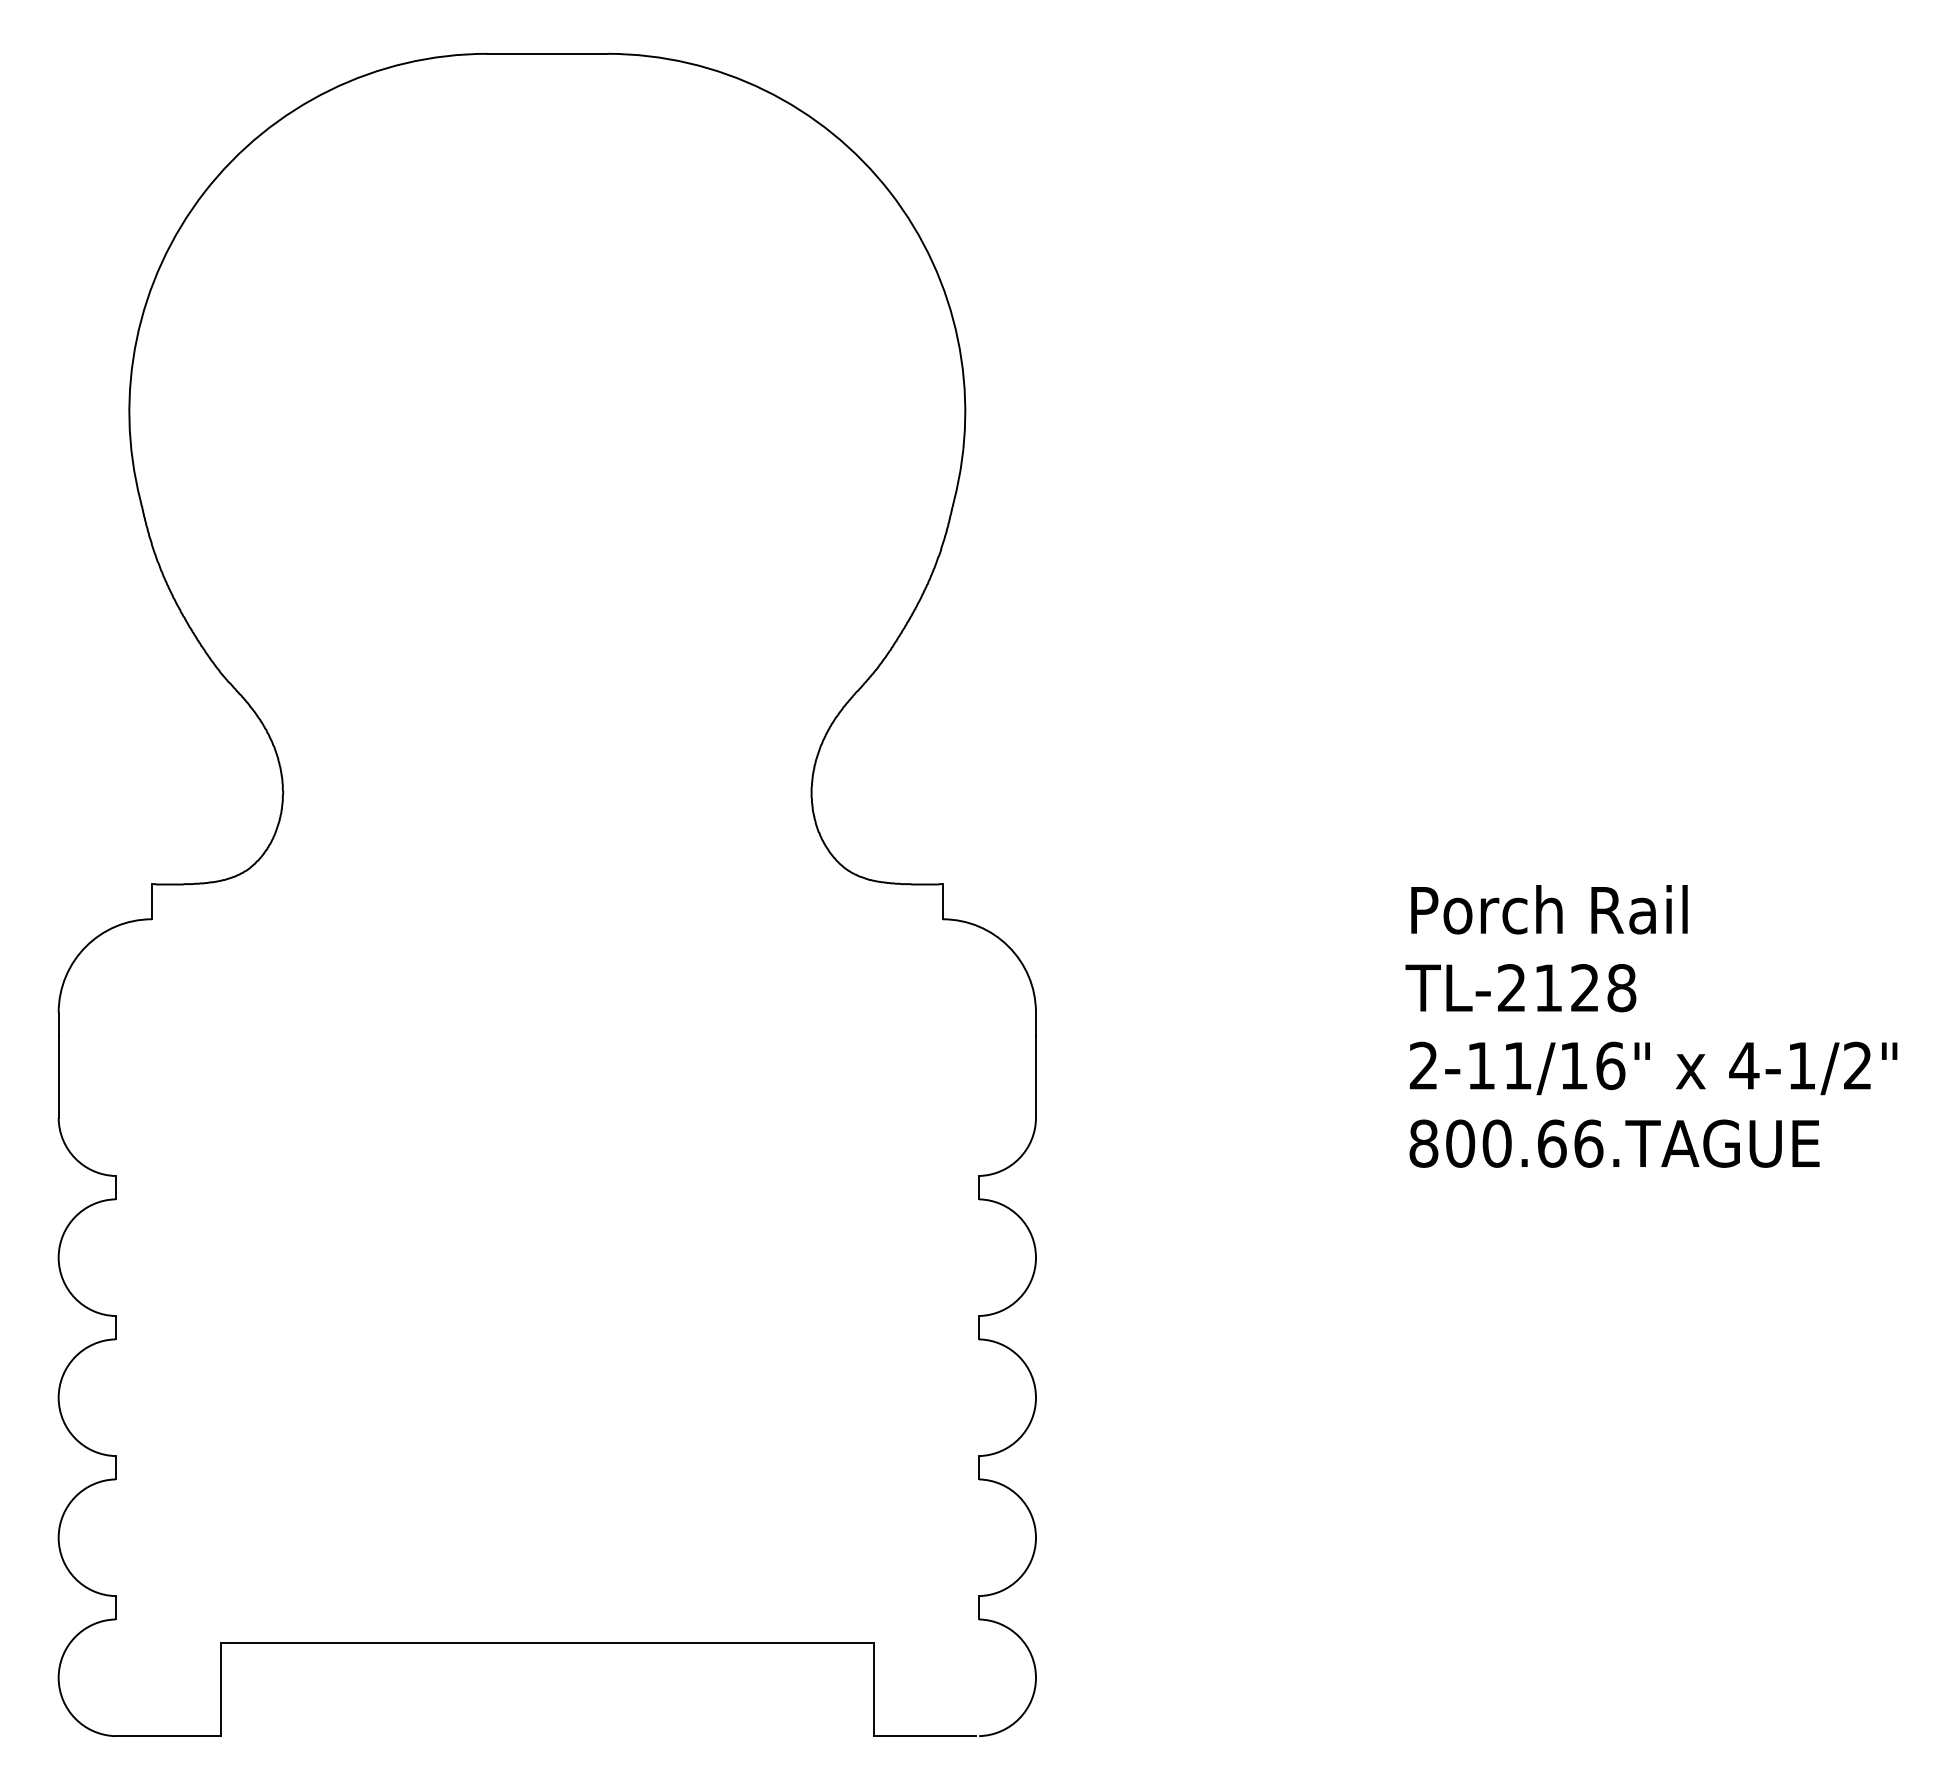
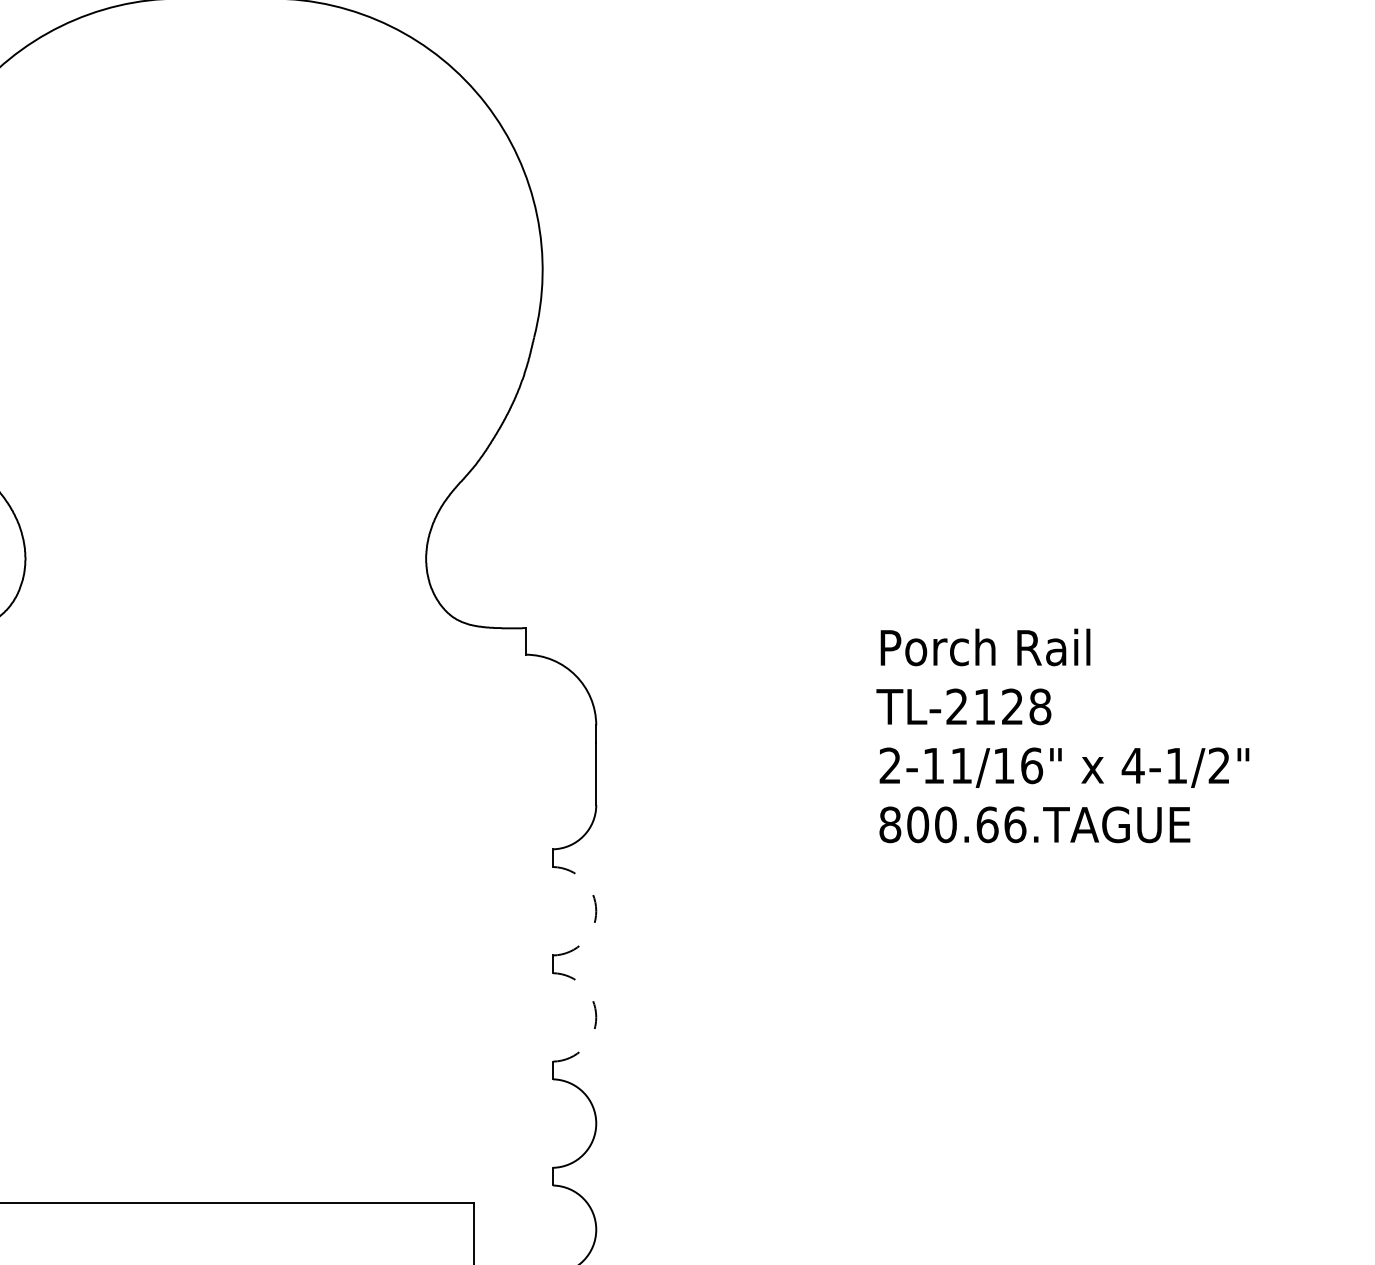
arc: (1036, 1257) -> (596, 911), solid -> dashed
arc: (1036, 1397) -> (596, 1017), solid -> dashed

